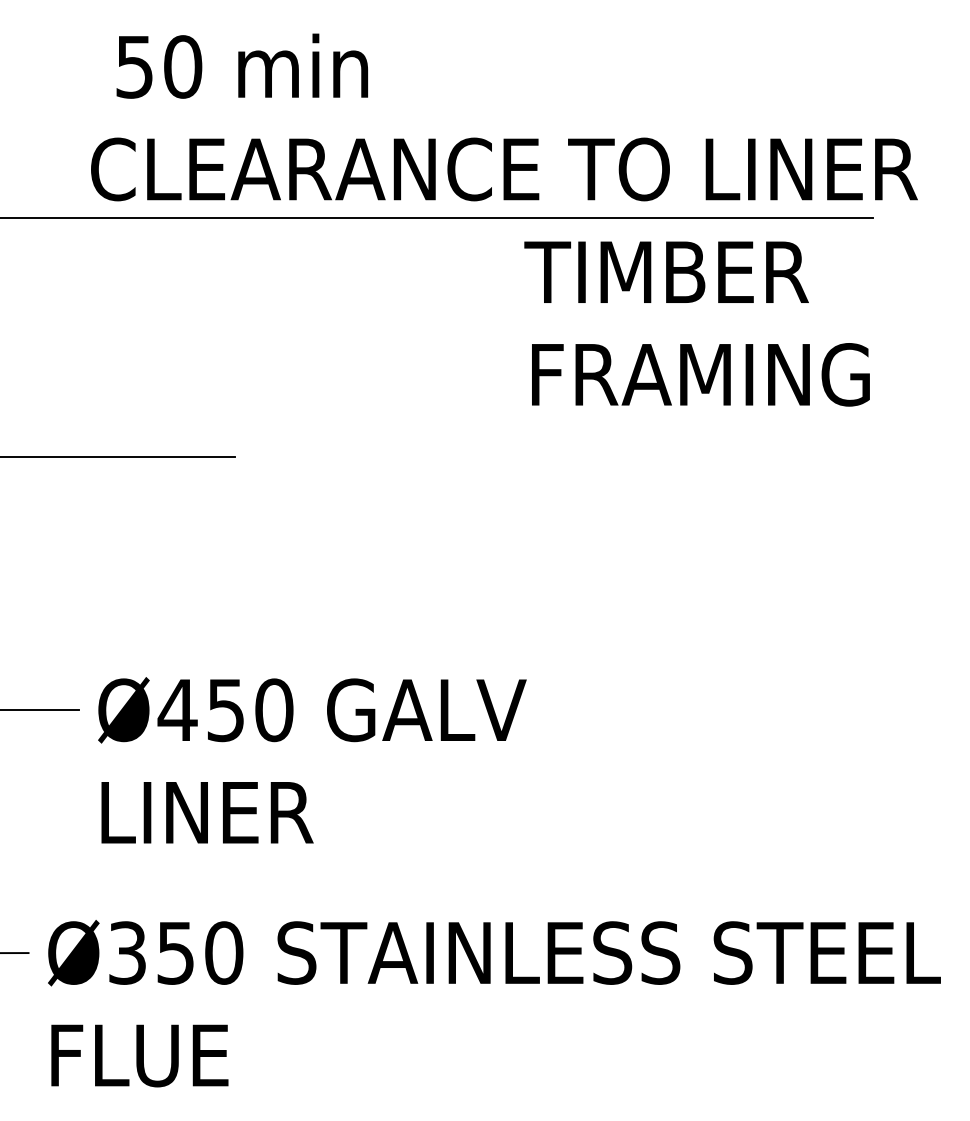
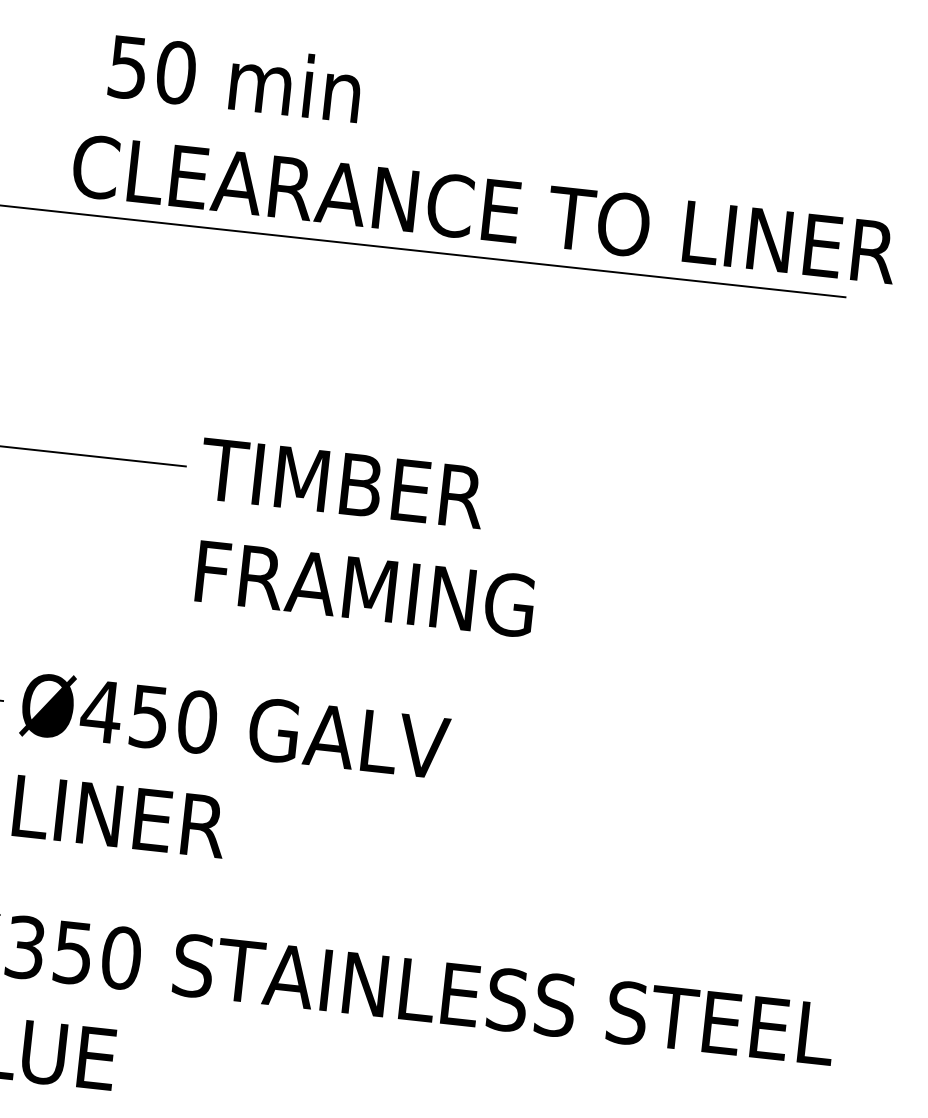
text: (696, 323) -> (366, 537), moved

